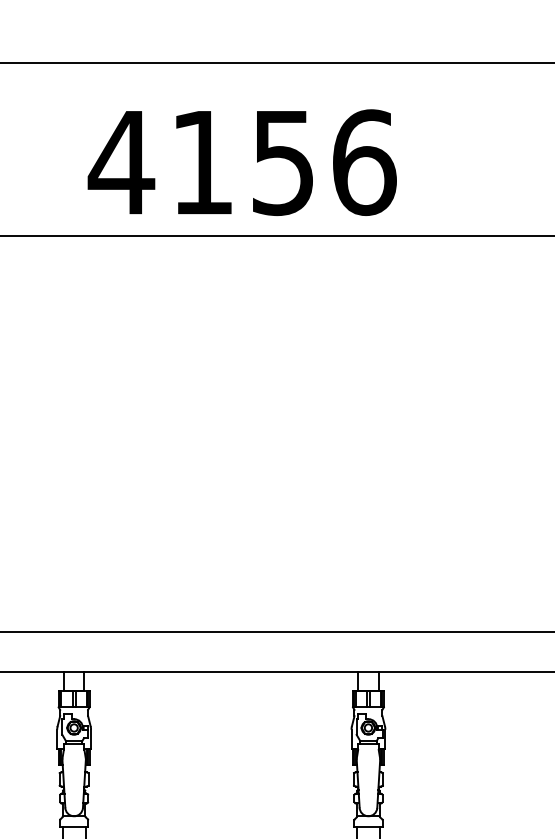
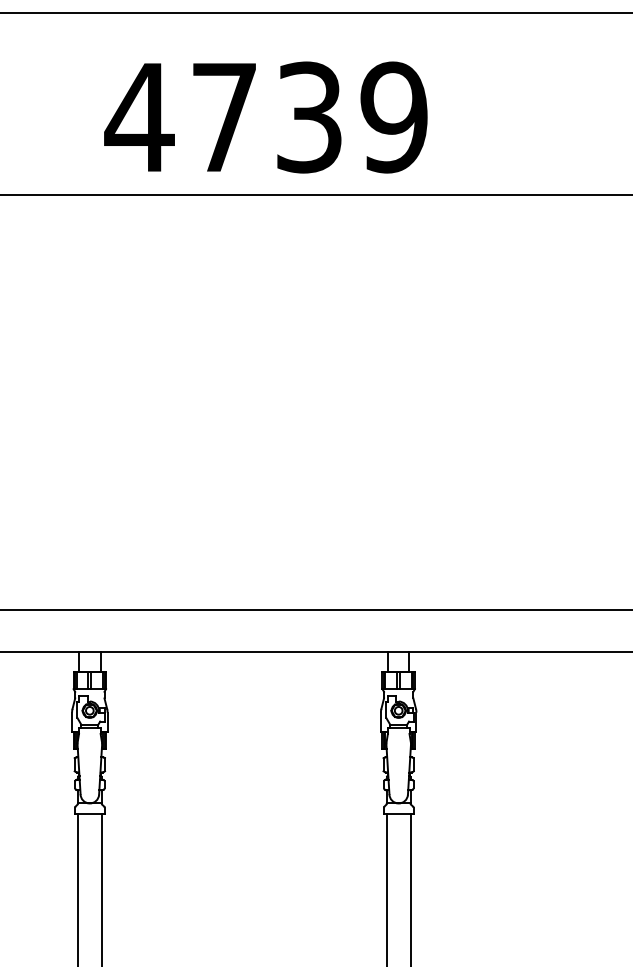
text: (284, 162) -> (310, 117), 4156 -> 4739

